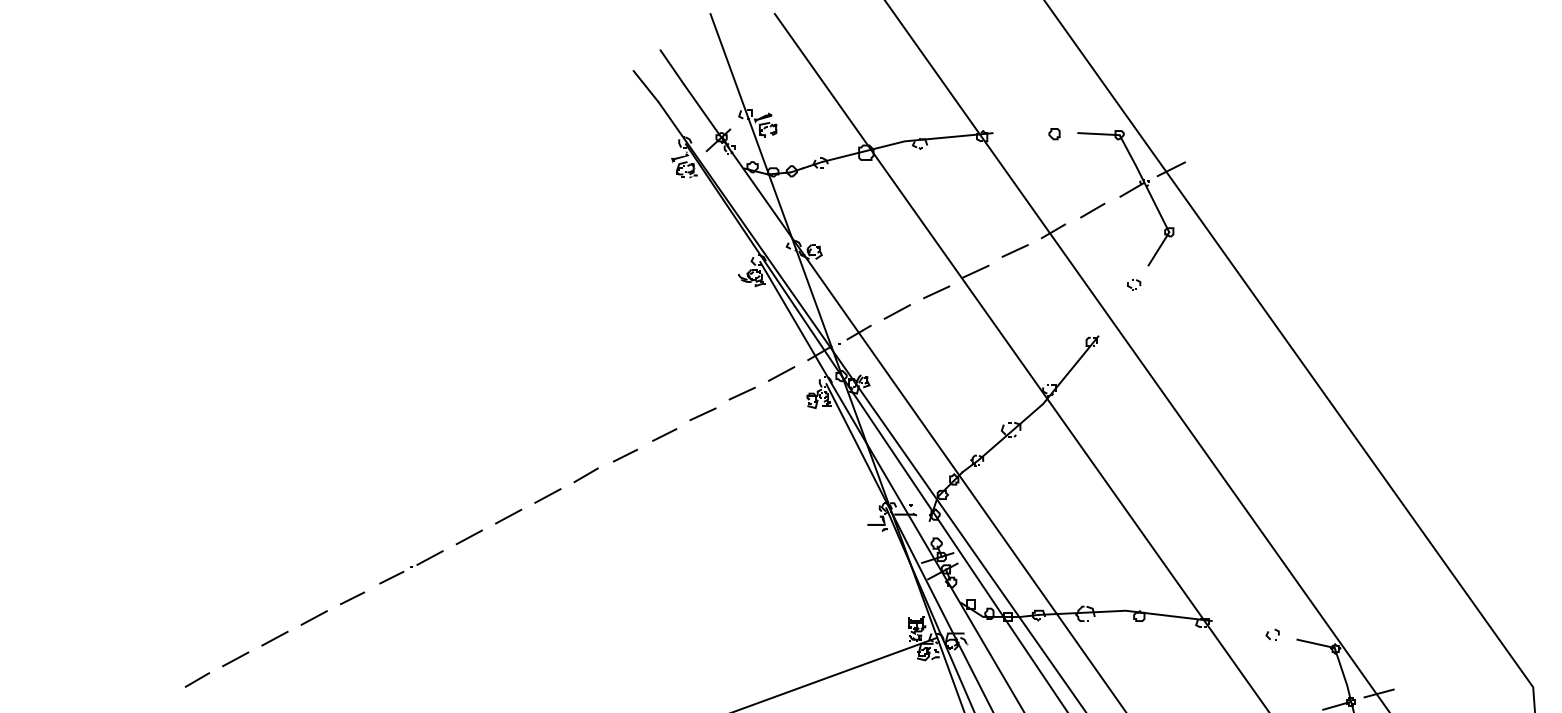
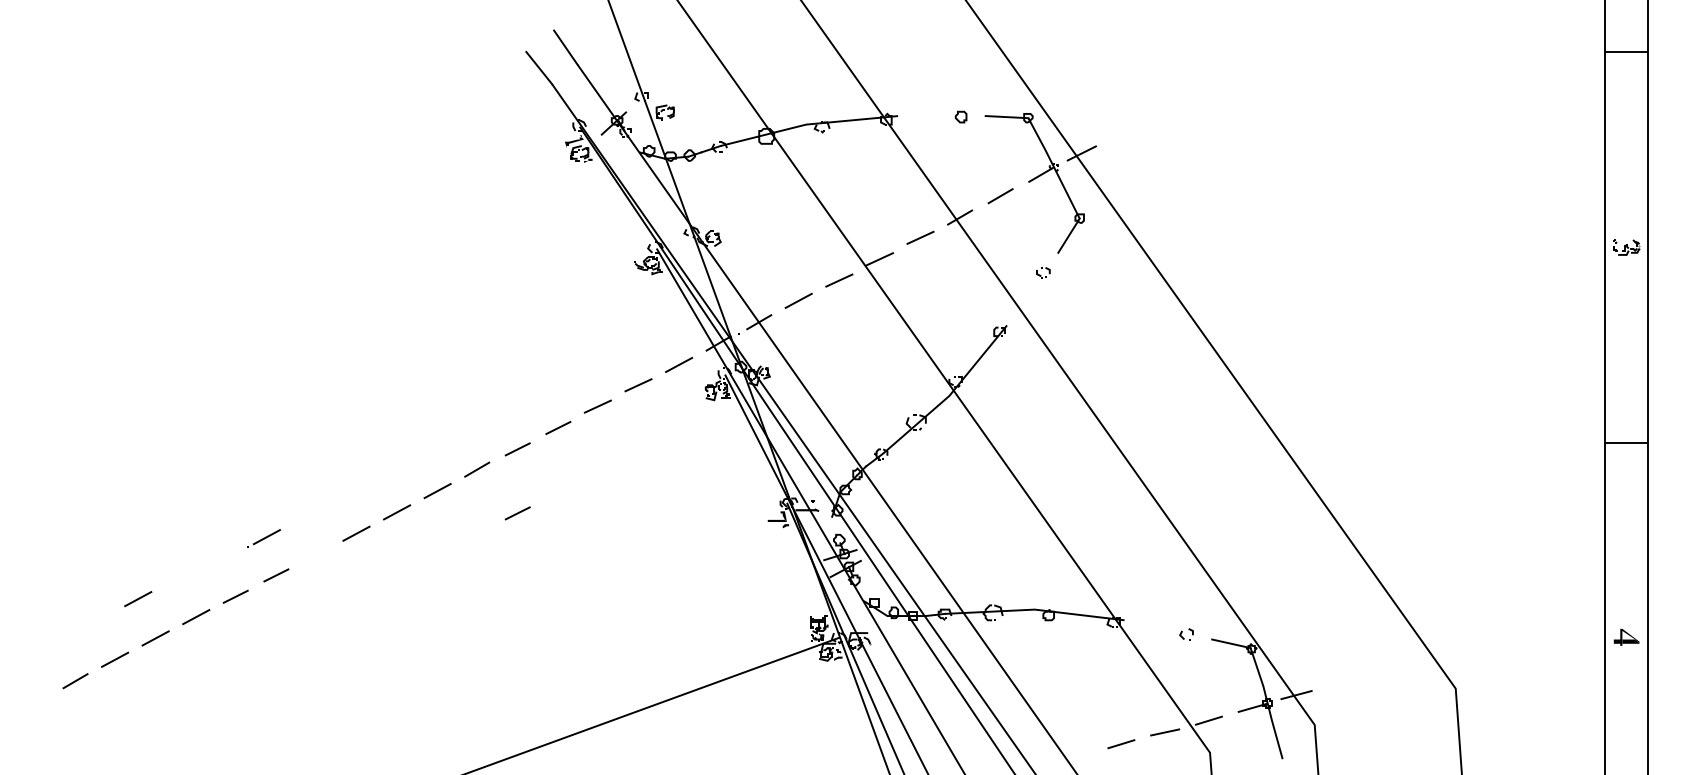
fill: (762, 118) -> (659, 100), removed
line: (625, 517) -> (517, 513), added
line: (426, 559) -> (263, 538), moved
line: (258, 600) -> (138, 598), added

